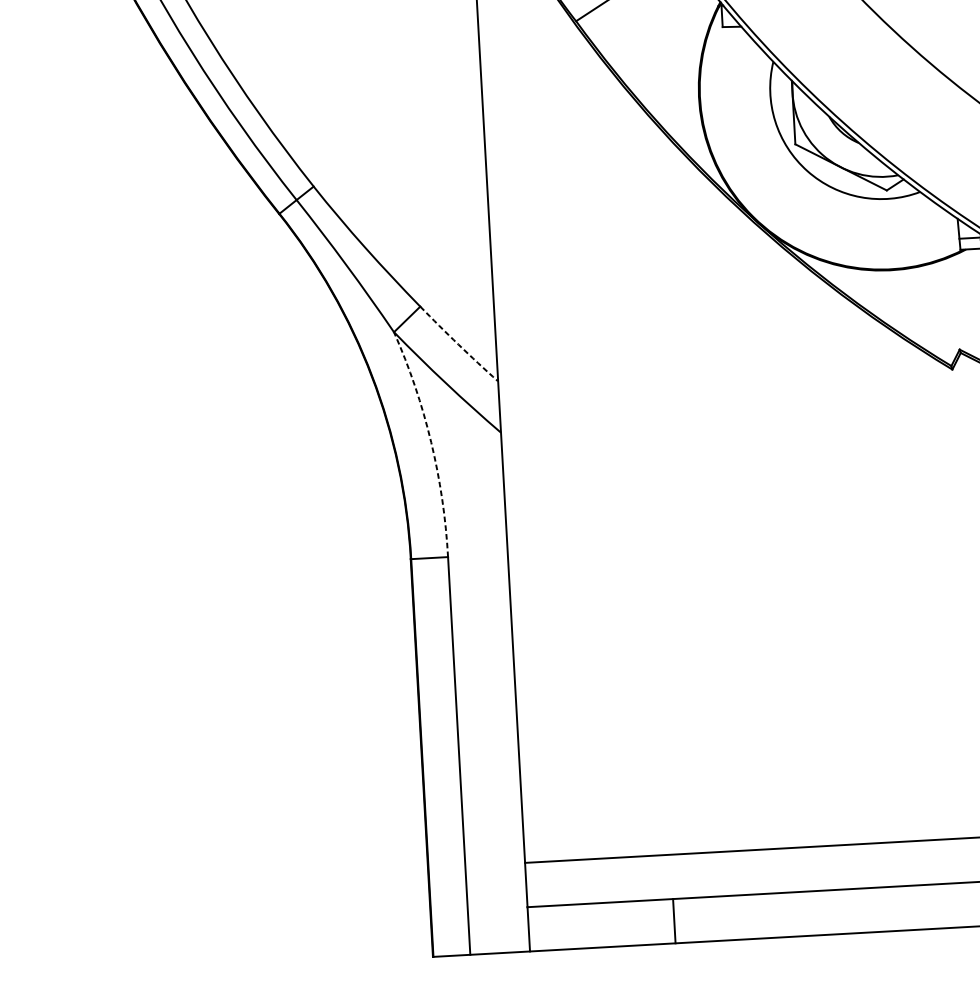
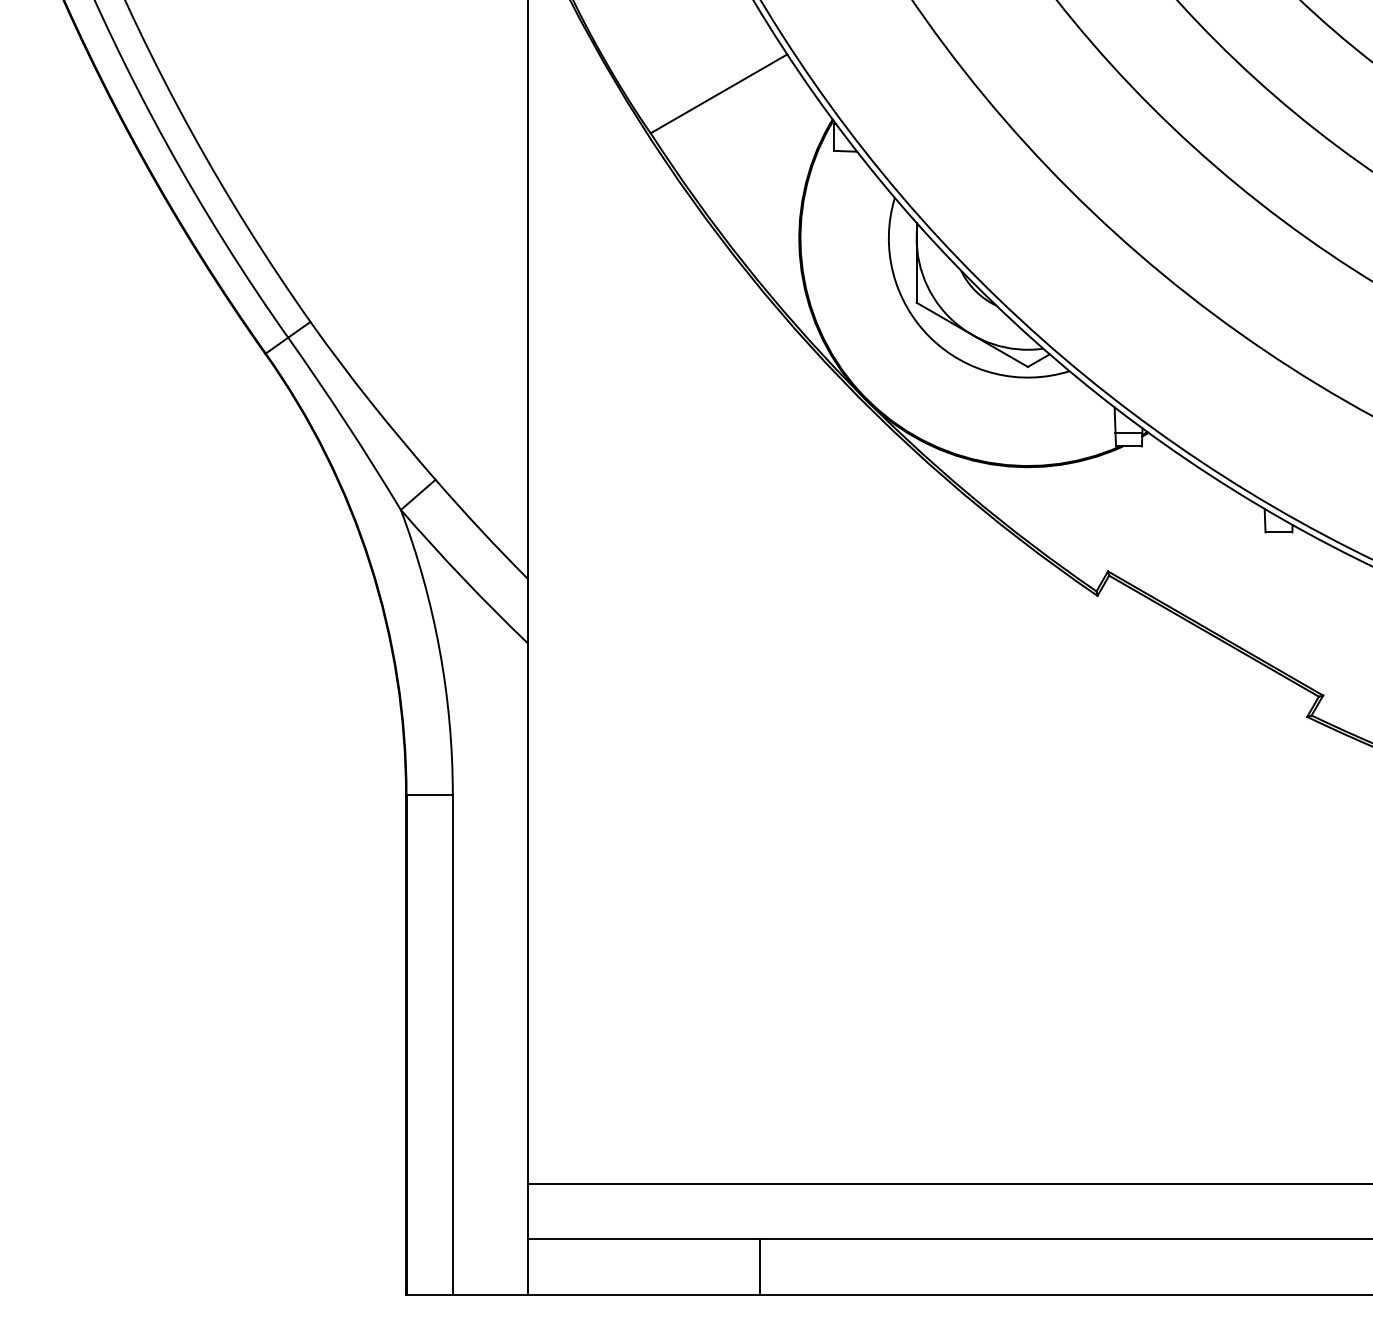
arc: (458, 344) -> (480, 529), dashed -> solid
arc: (431, 442) -> (439, 650), dashed -> solid
line: (674, 920) -> (759, 1266), moved

